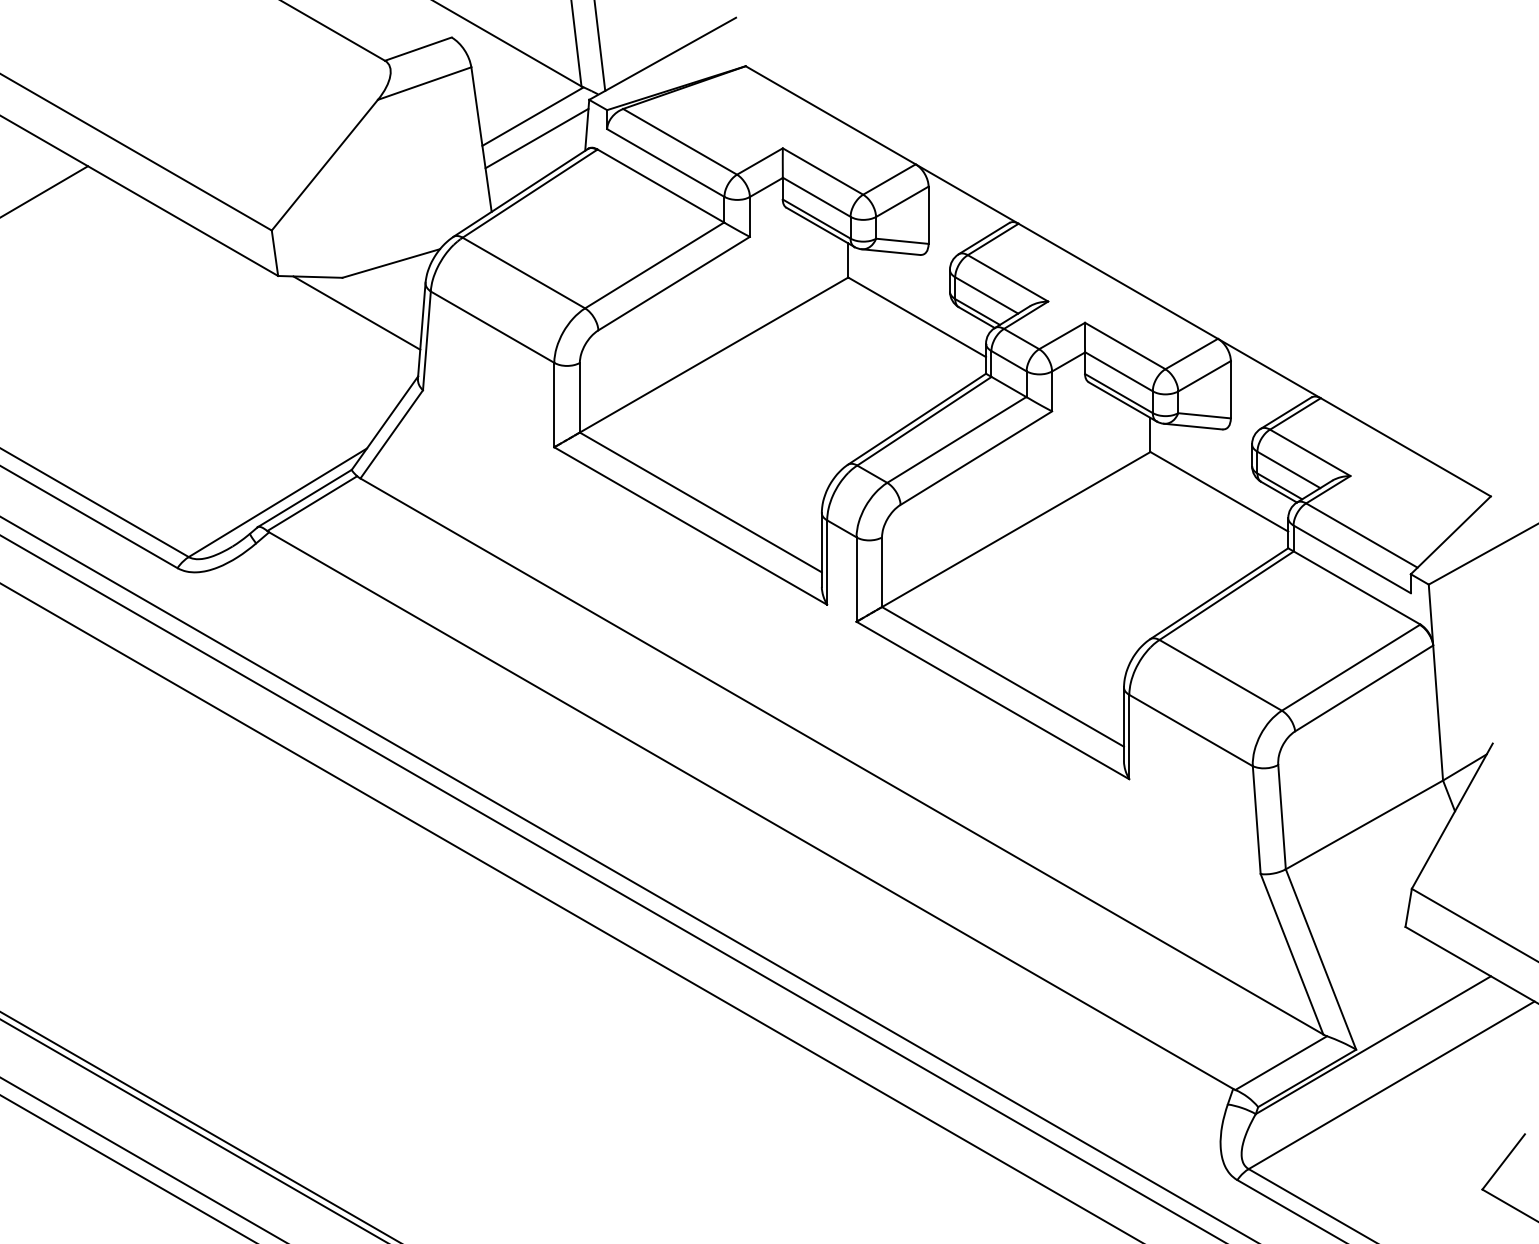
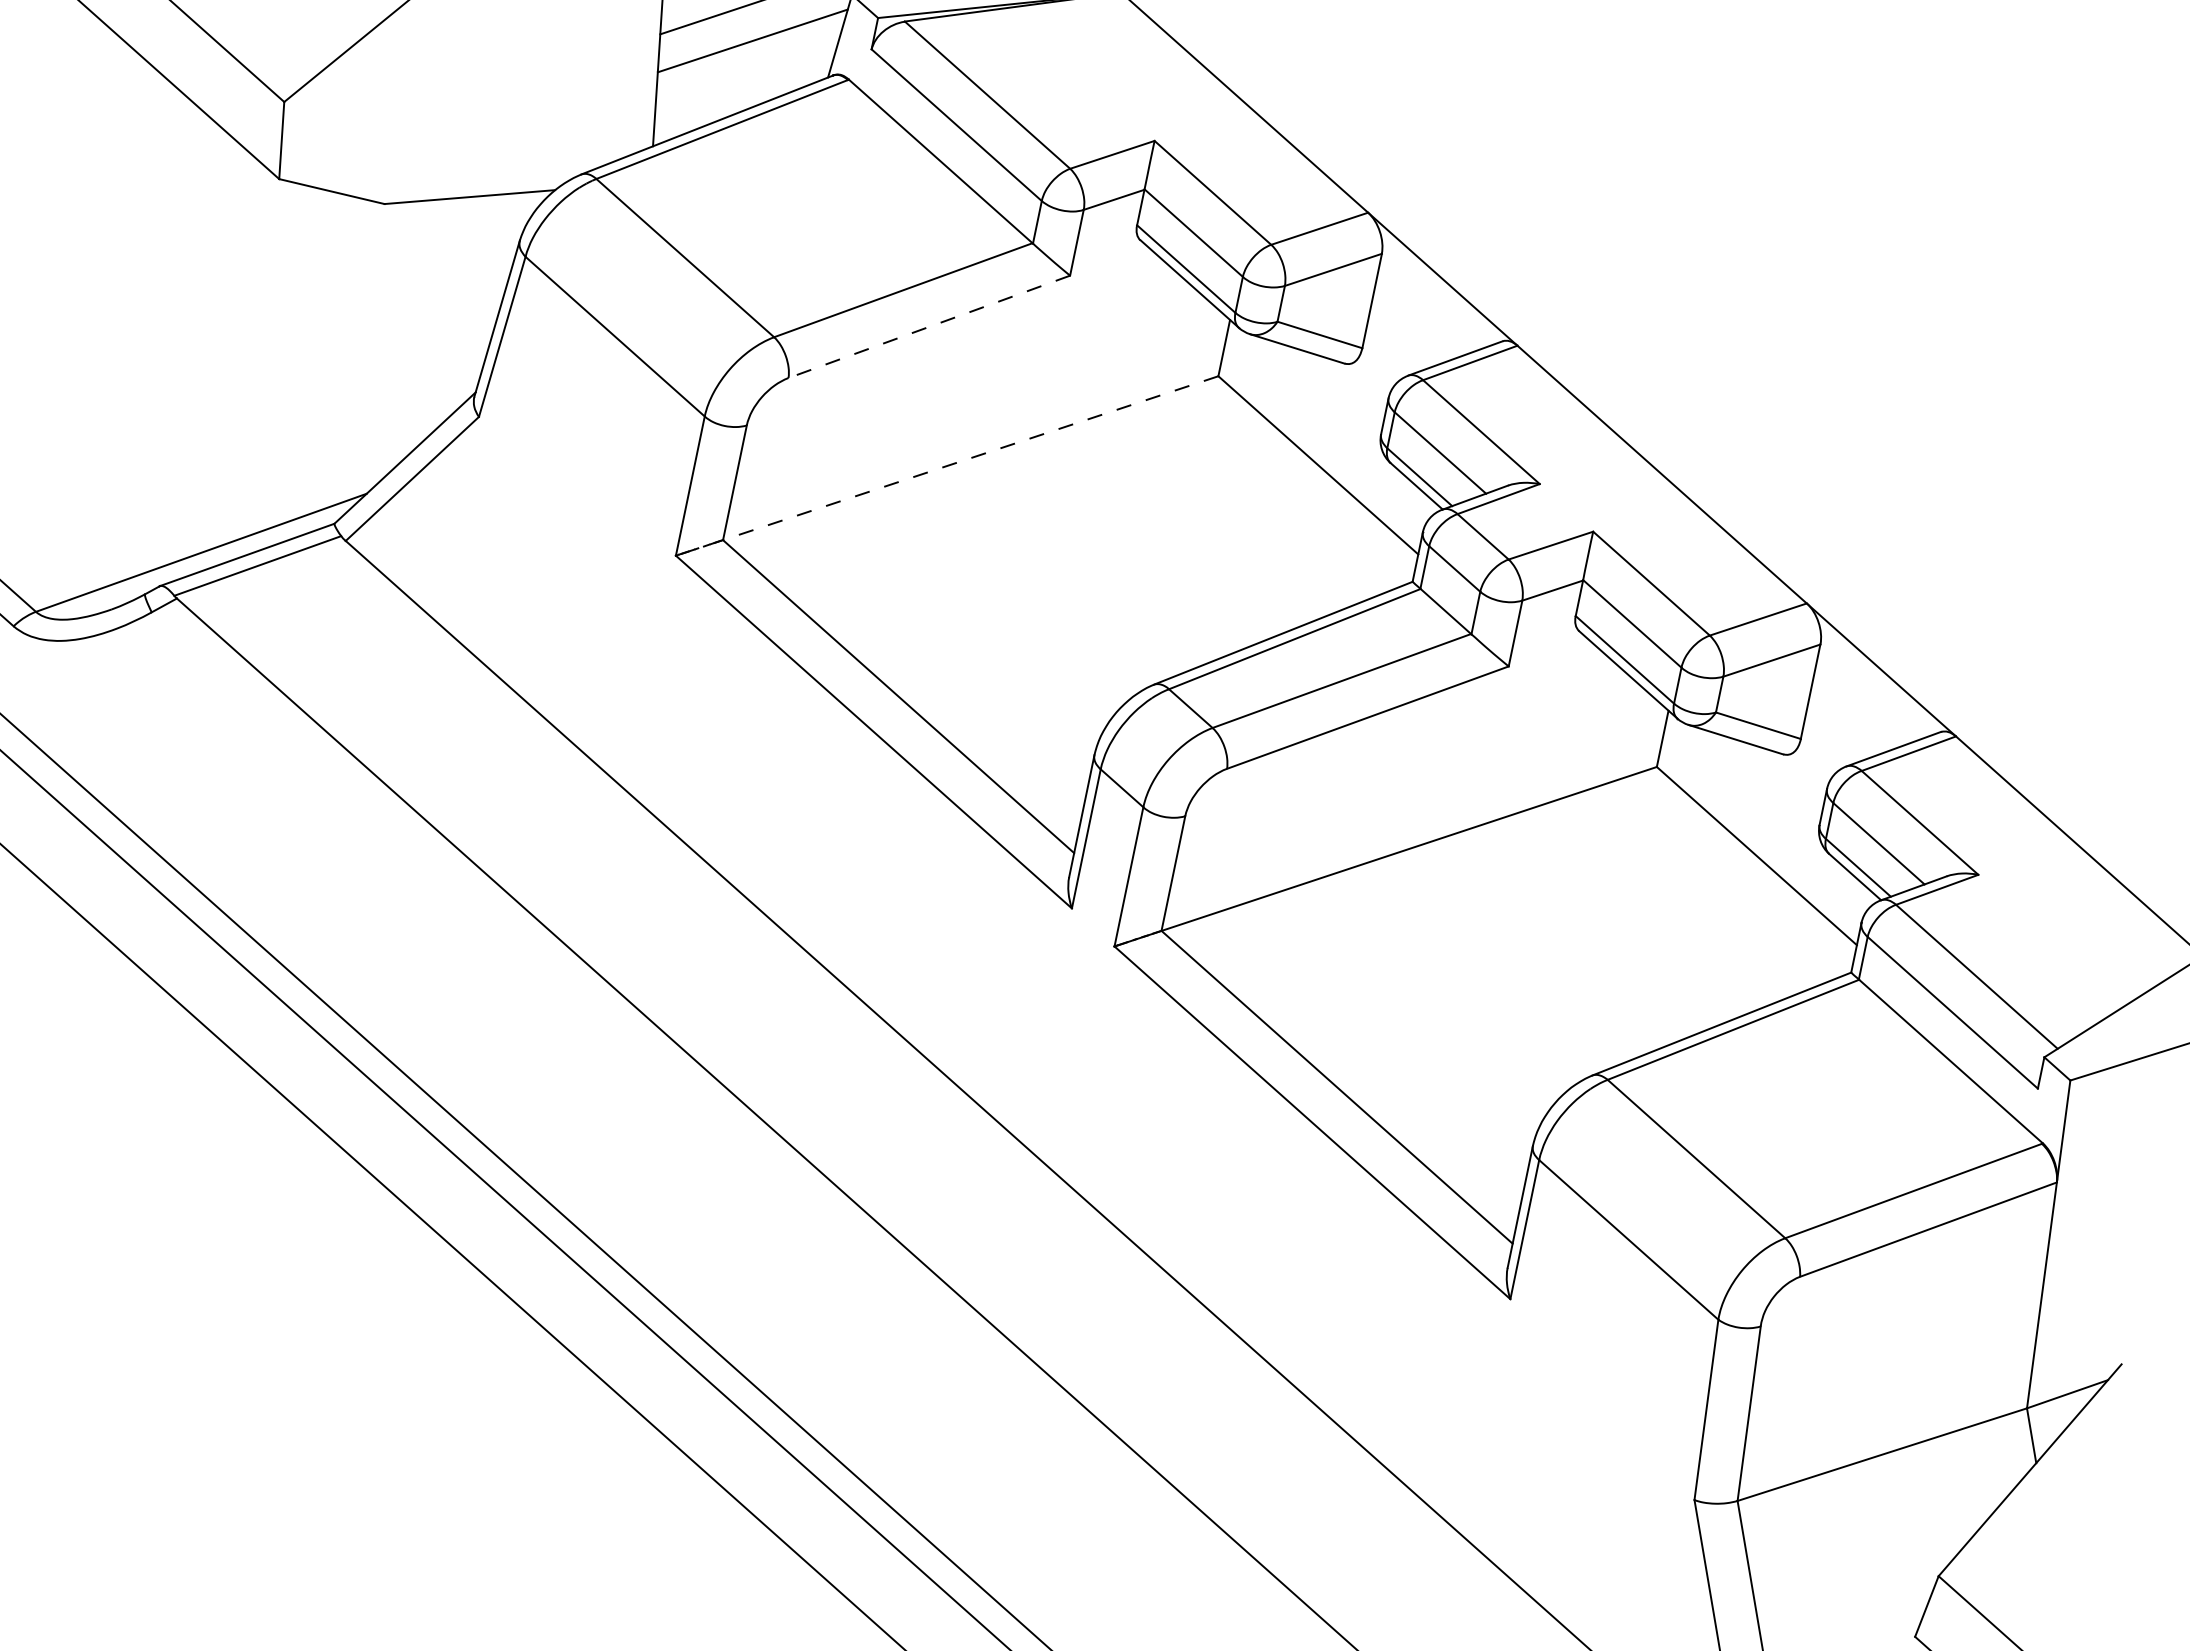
line: (673, 283) -> (928, 326), solid -> dashed
line: (356, 312) -> (395, 265), removed
line: (701, 362) -> (947, 466), solid -> dashed

